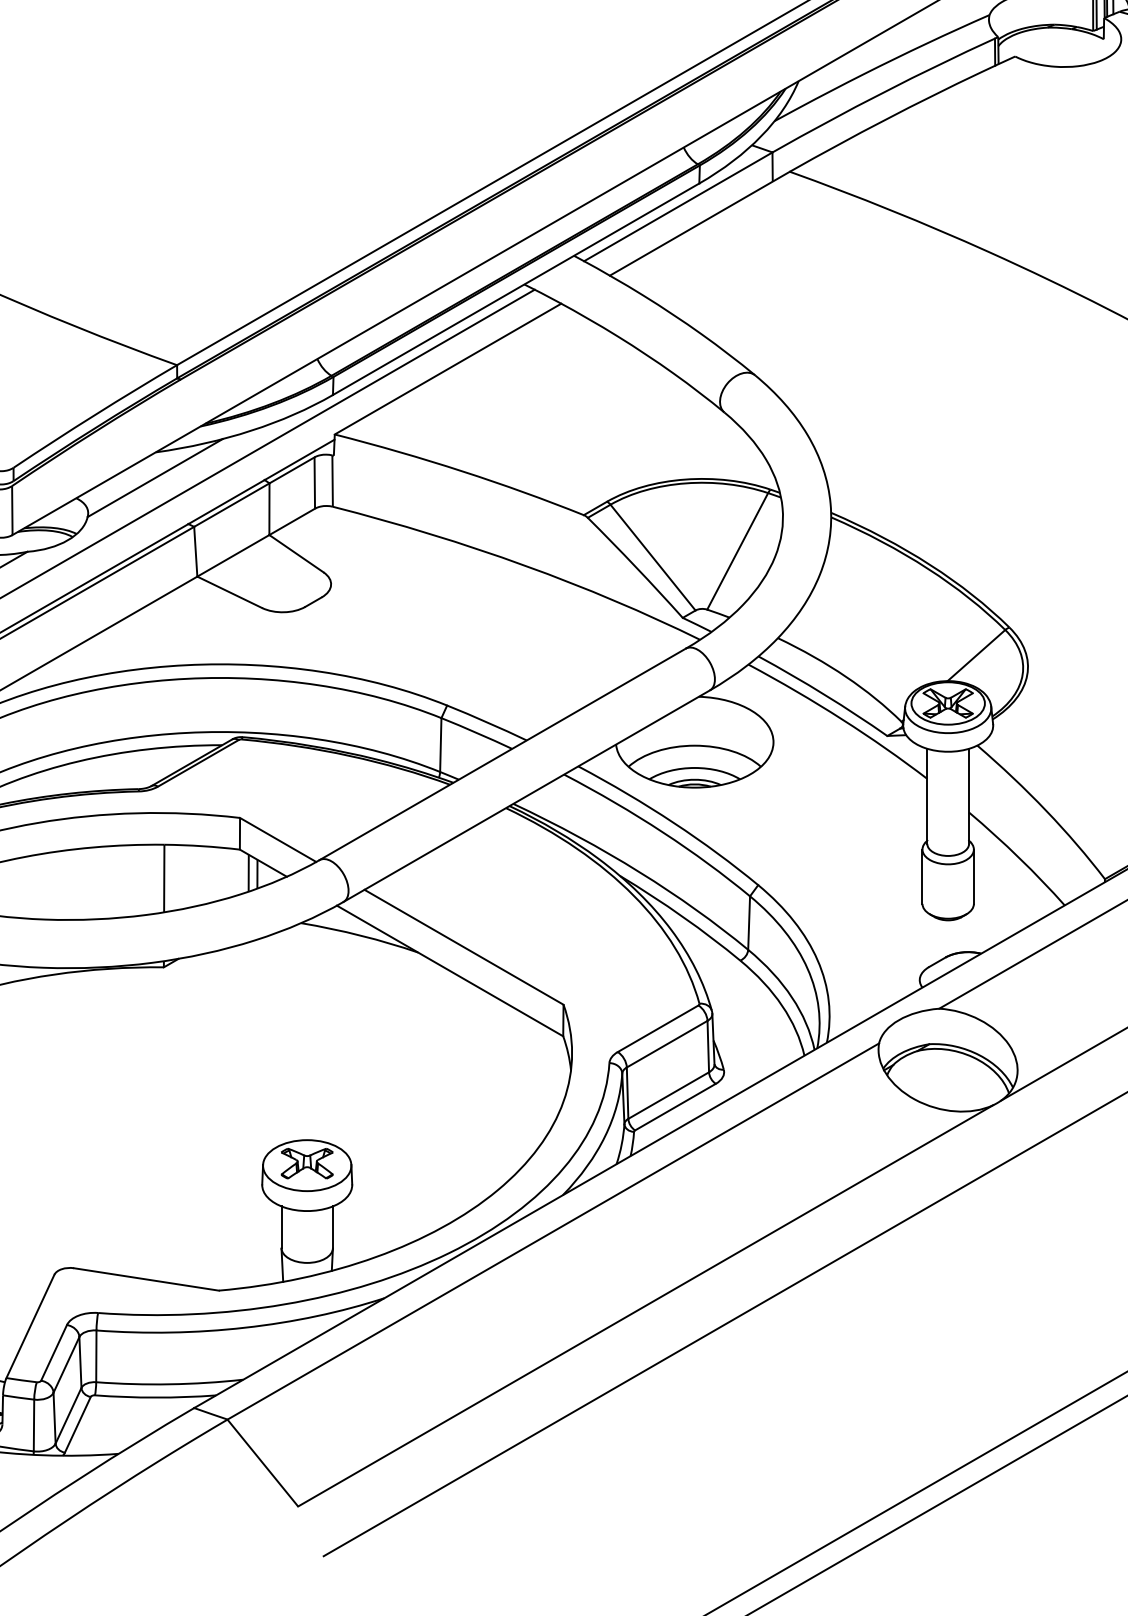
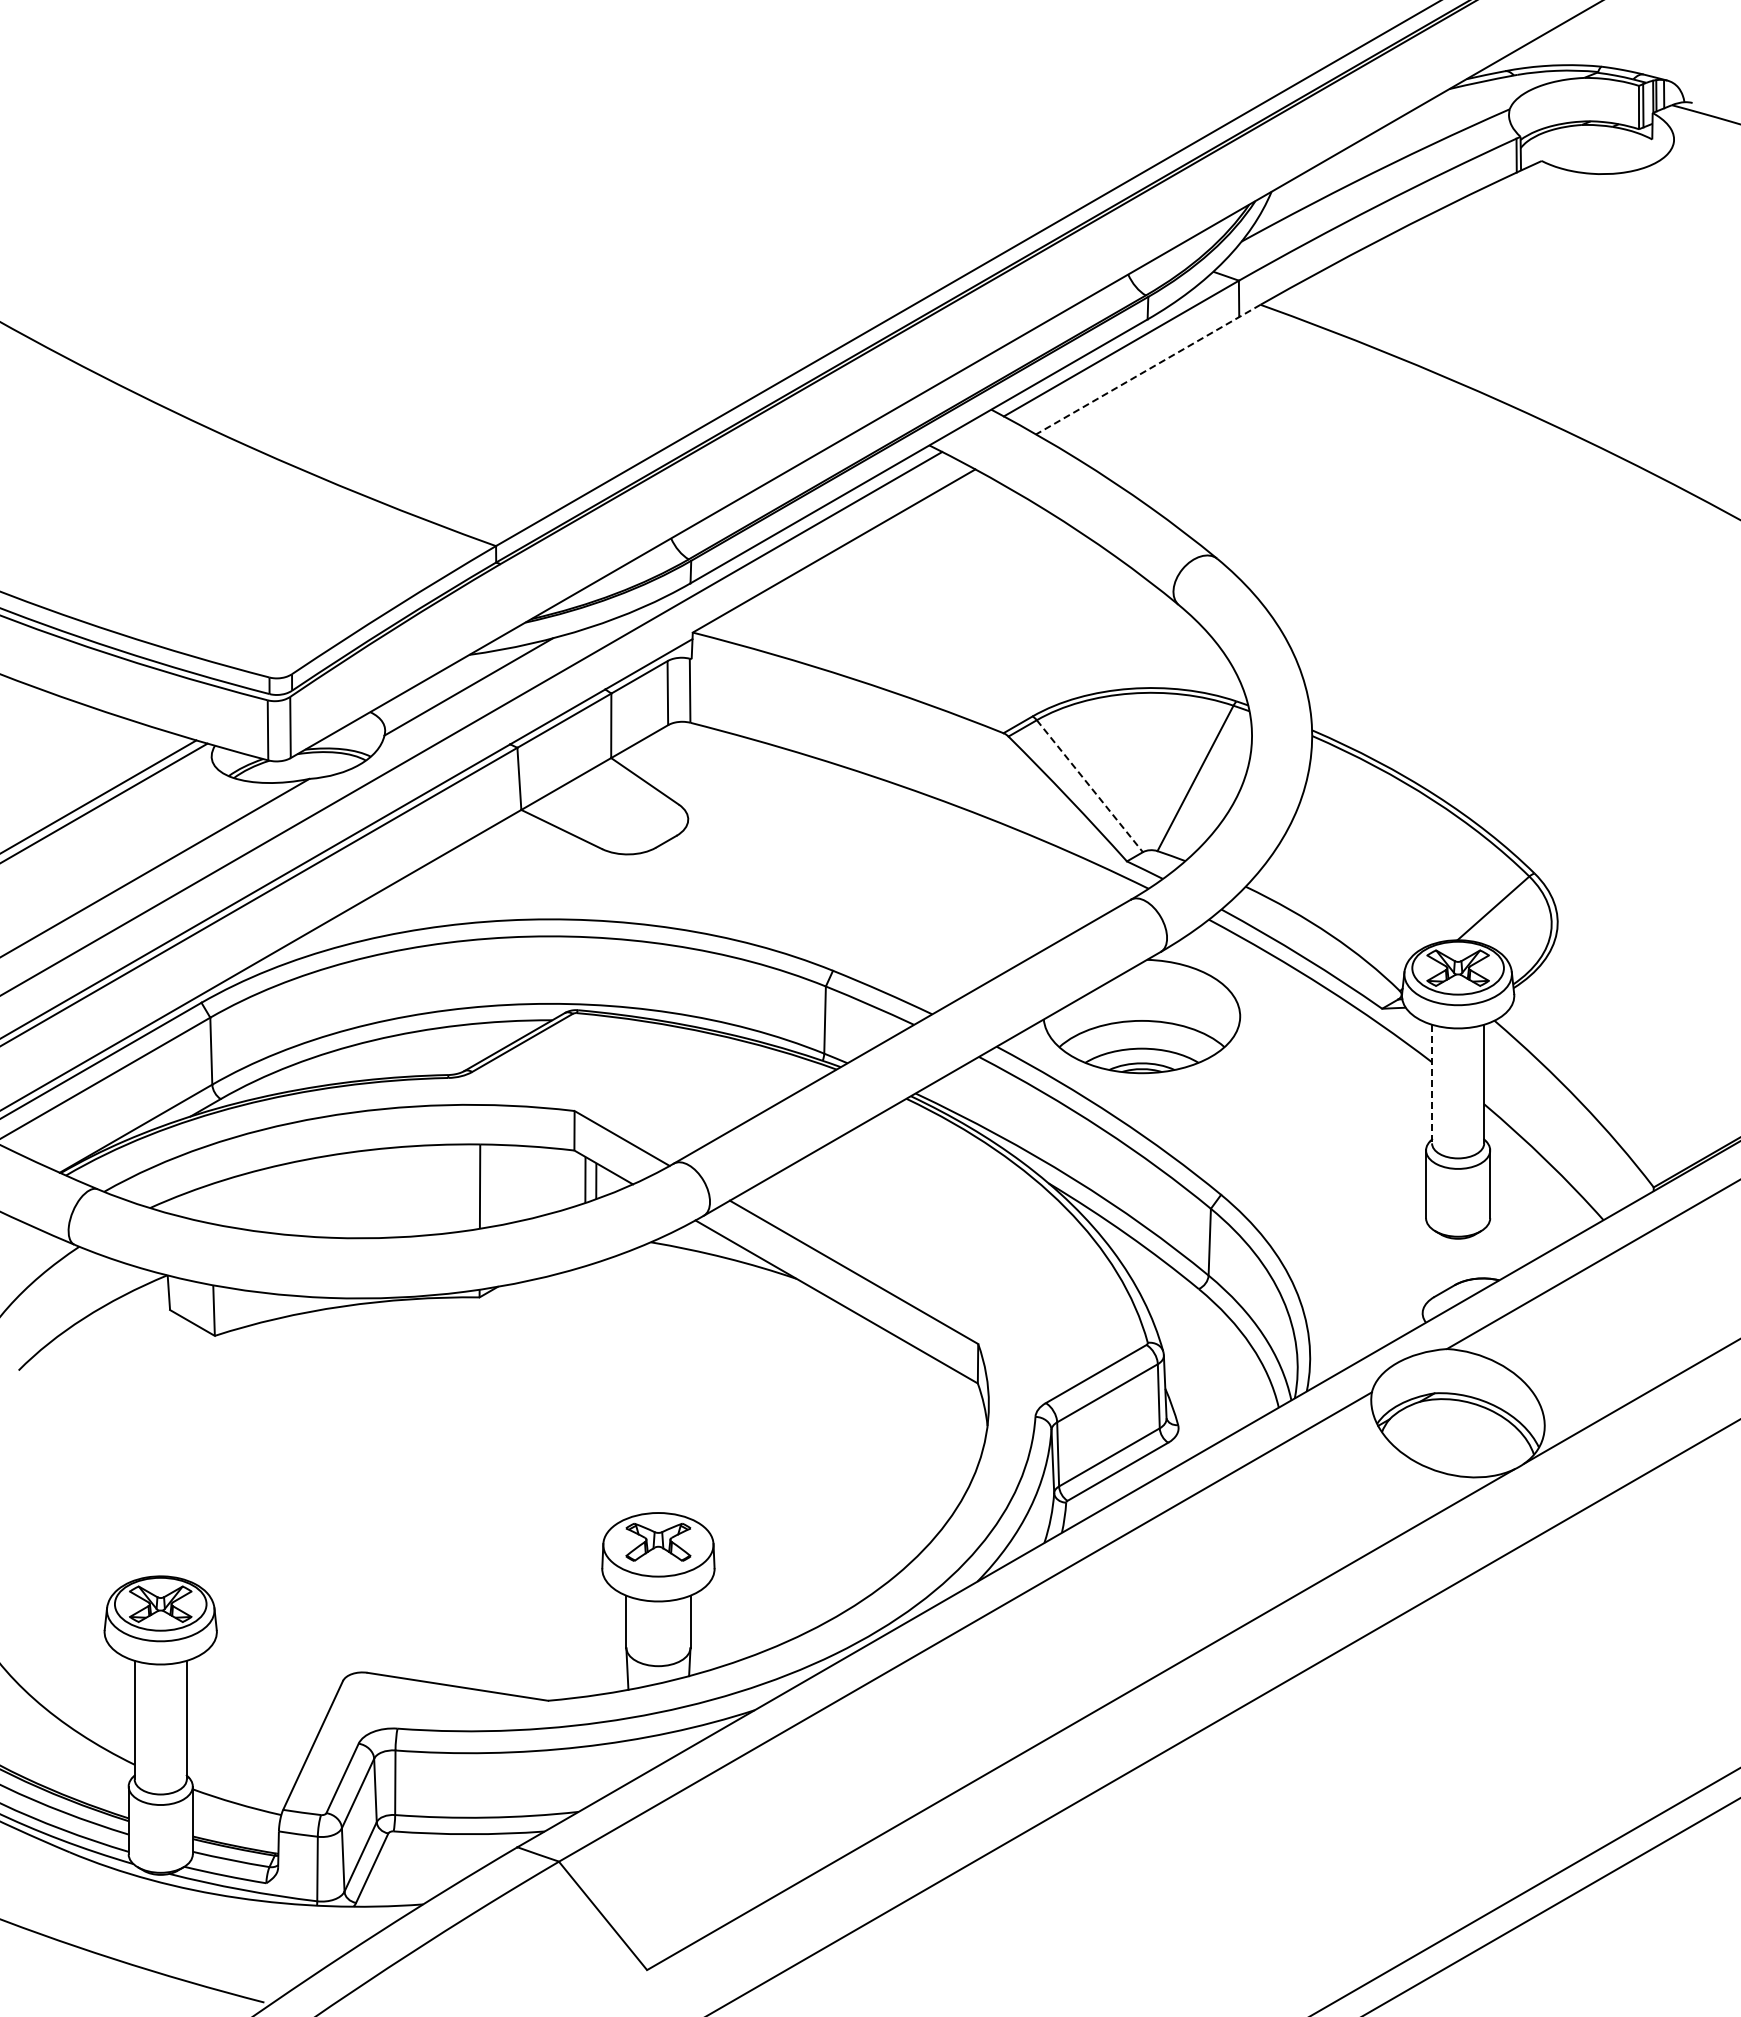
line: (700, 223) -> (1148, 369), solid -> dashed
line: (652, 557) -> (1089, 786), solid -> dashed
line: (927, 796) -> (1432, 1084), solid -> dashed

